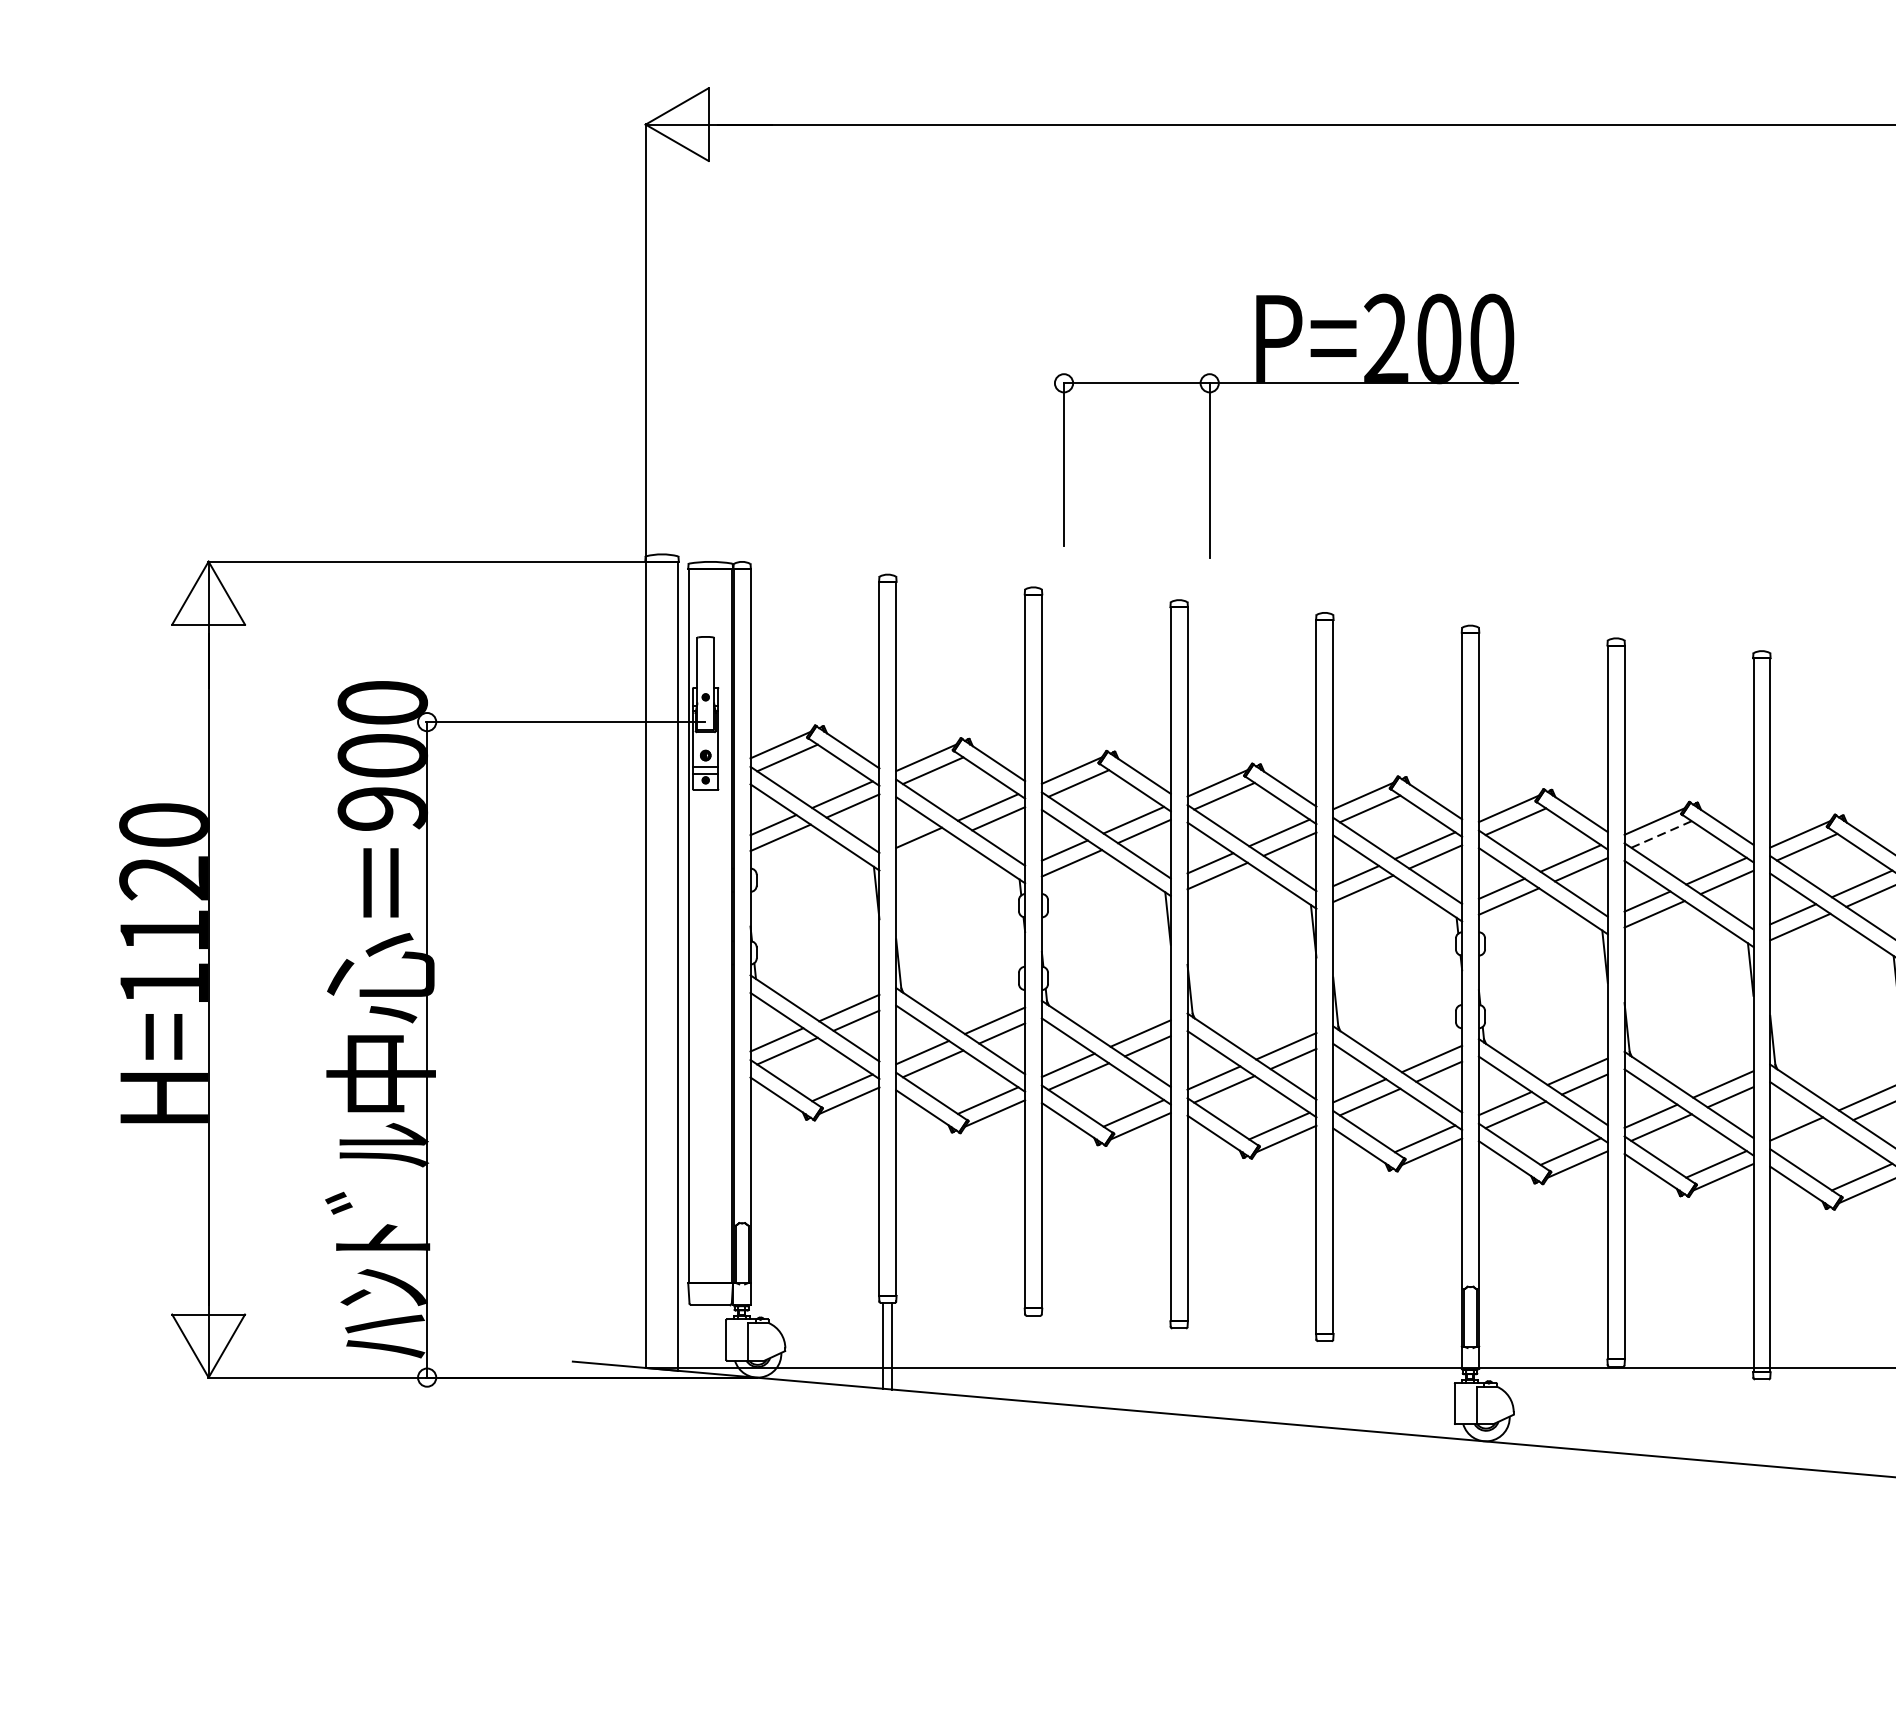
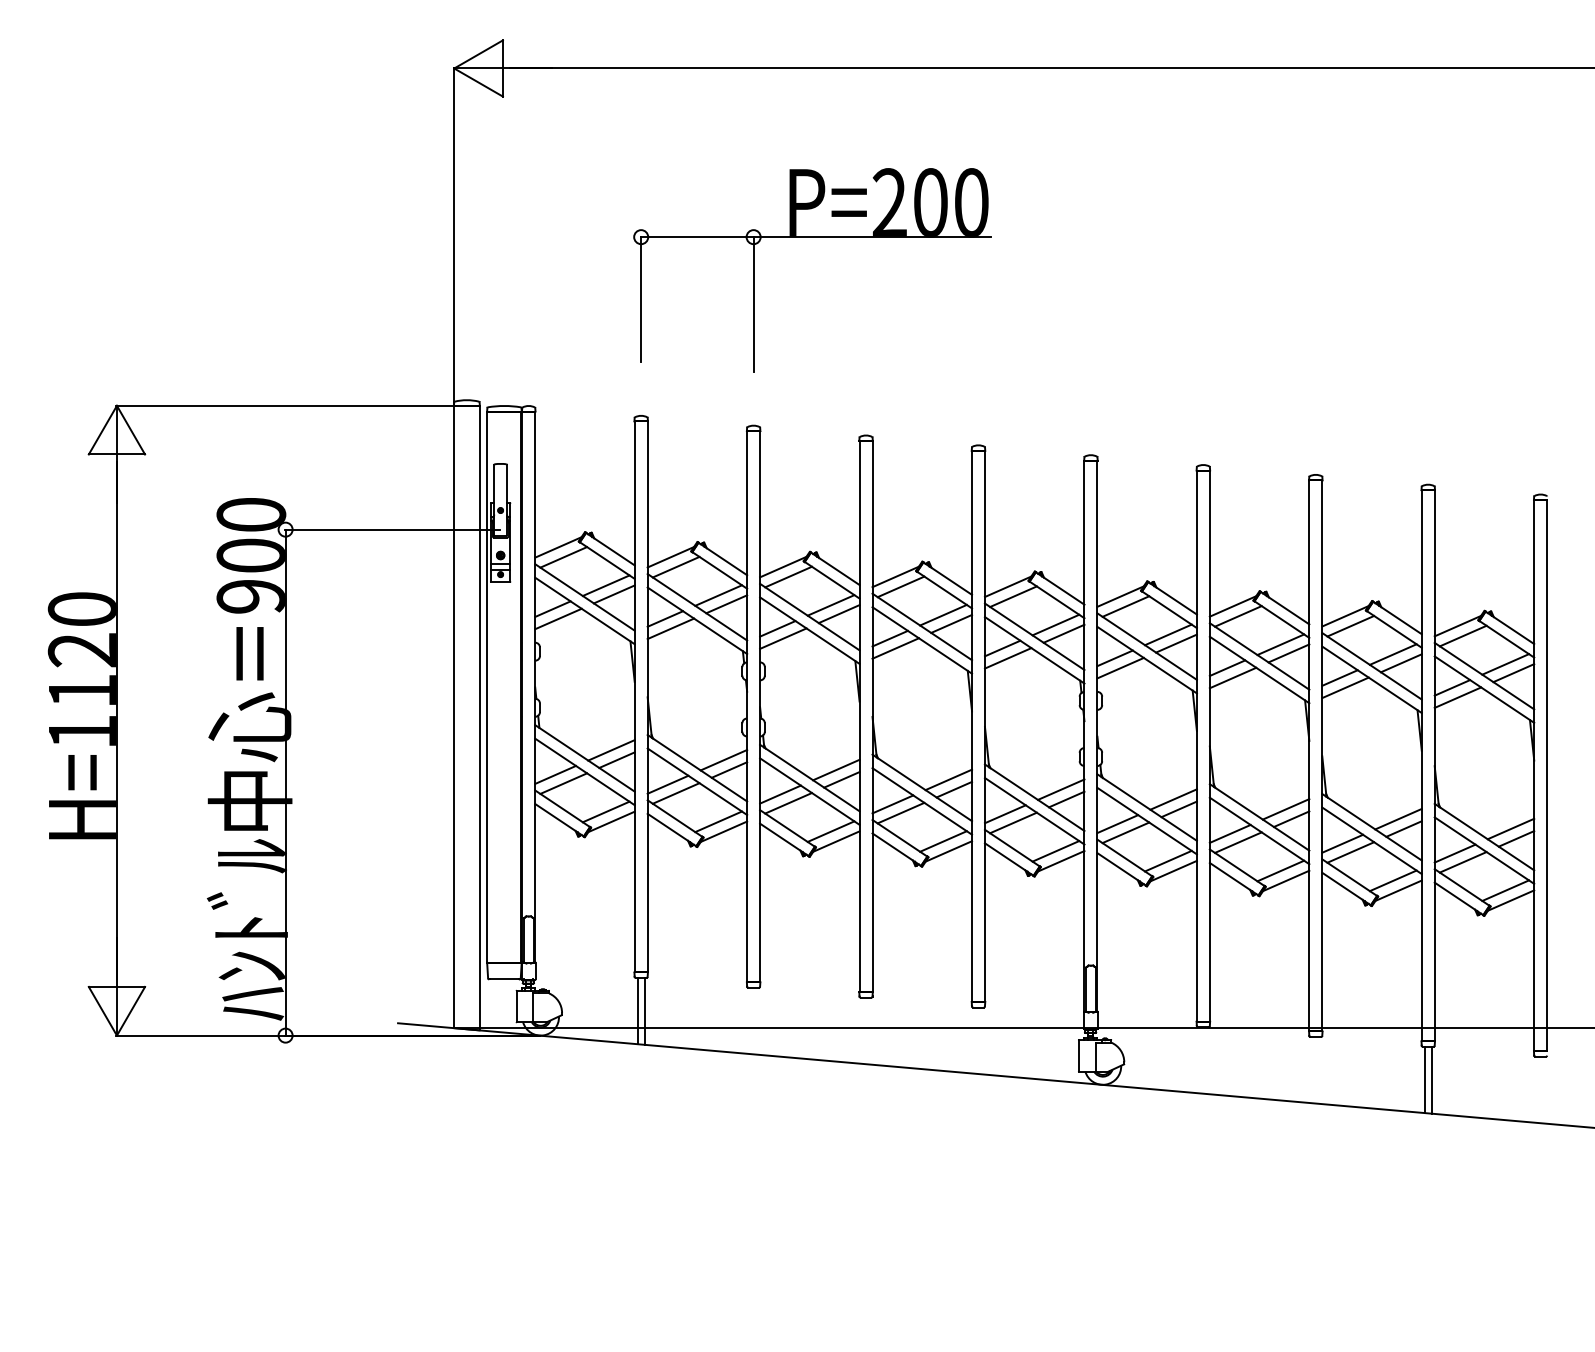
part: (1285, 383) -> (812, 237), moved
line: (1661, 834) -> (1238, 616), dashed -> solid
line: (925, 850) -> (670, 628), added
line: (1806, 1140) -> (1350, 852), added

